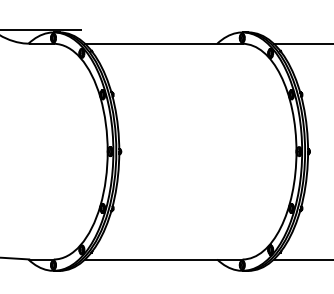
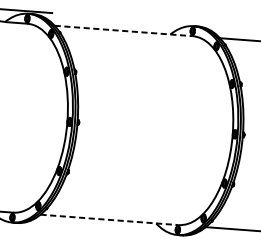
line: (163, 43) -> (123, 30), solid -> dashed
line: (163, 259) -> (109, 219), solid -> dashed

